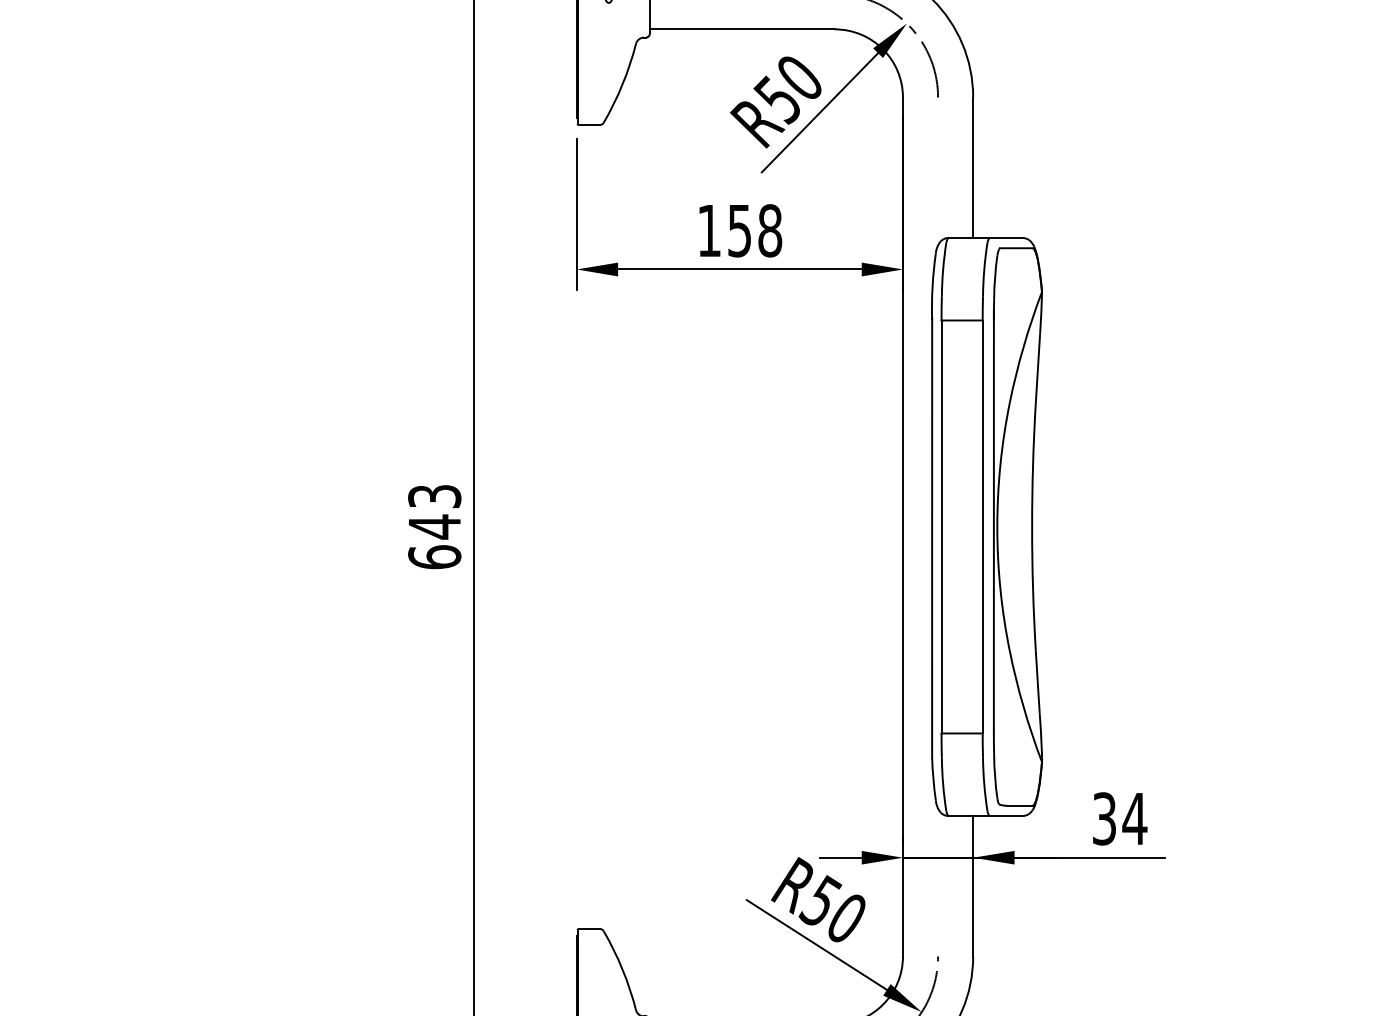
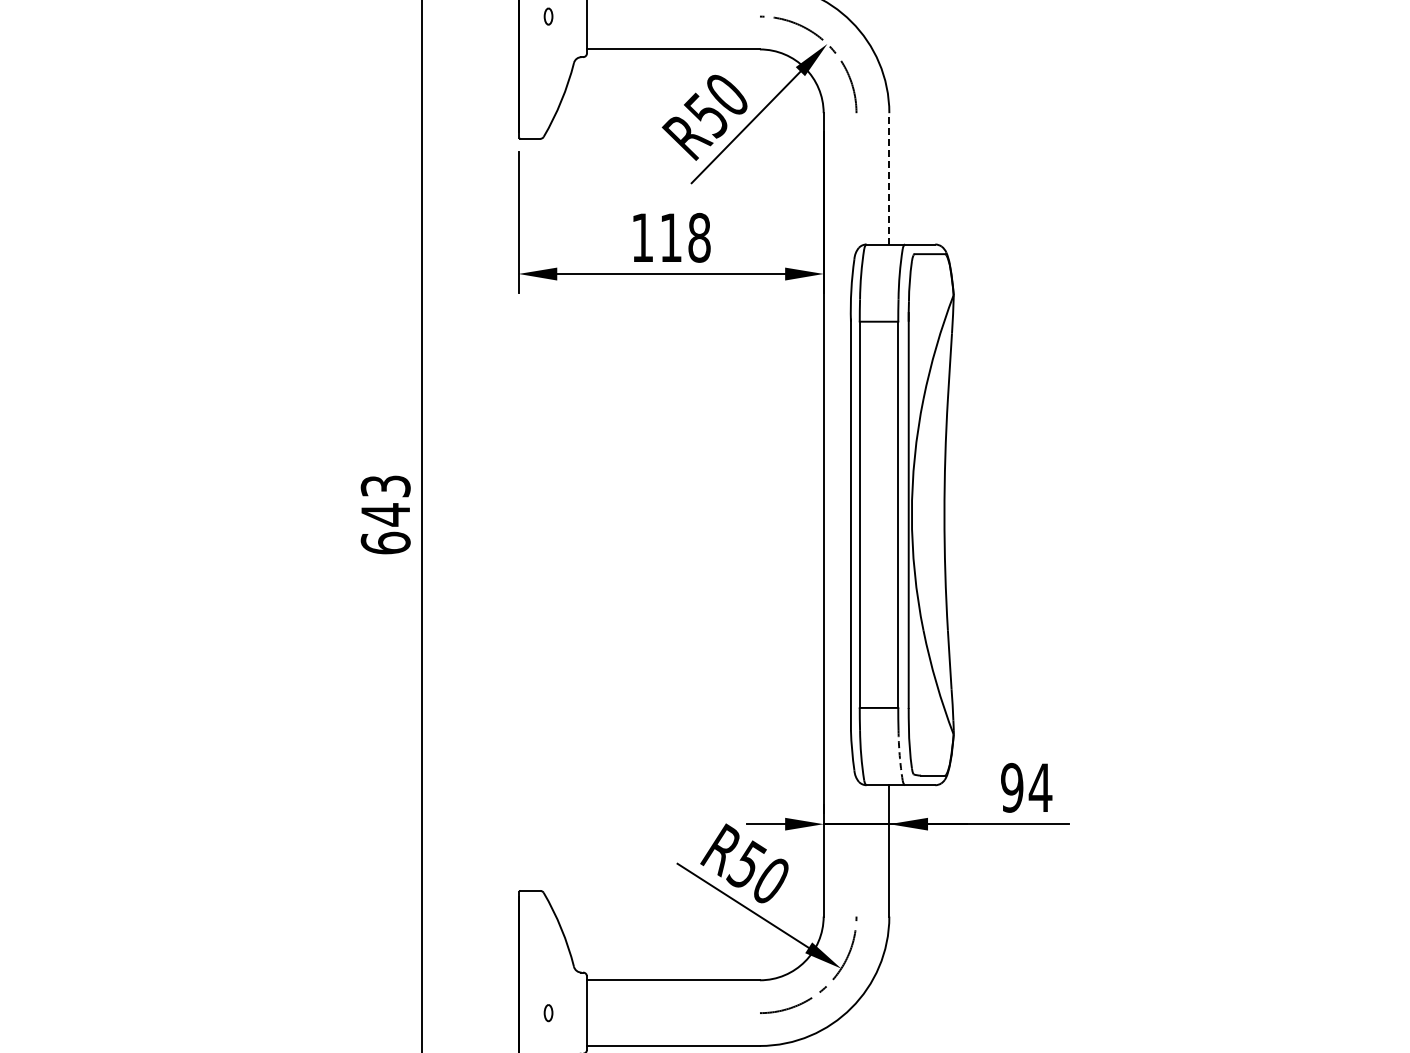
line: (973, 167) -> (889, 178), solid -> dashed
text: (739, 230) -> (670, 237), 158 -> 118
arc: (984, 784) -> (899, 755), solid -> dashed
text: (1104, 818) -> (1012, 787), 34 -> 94

